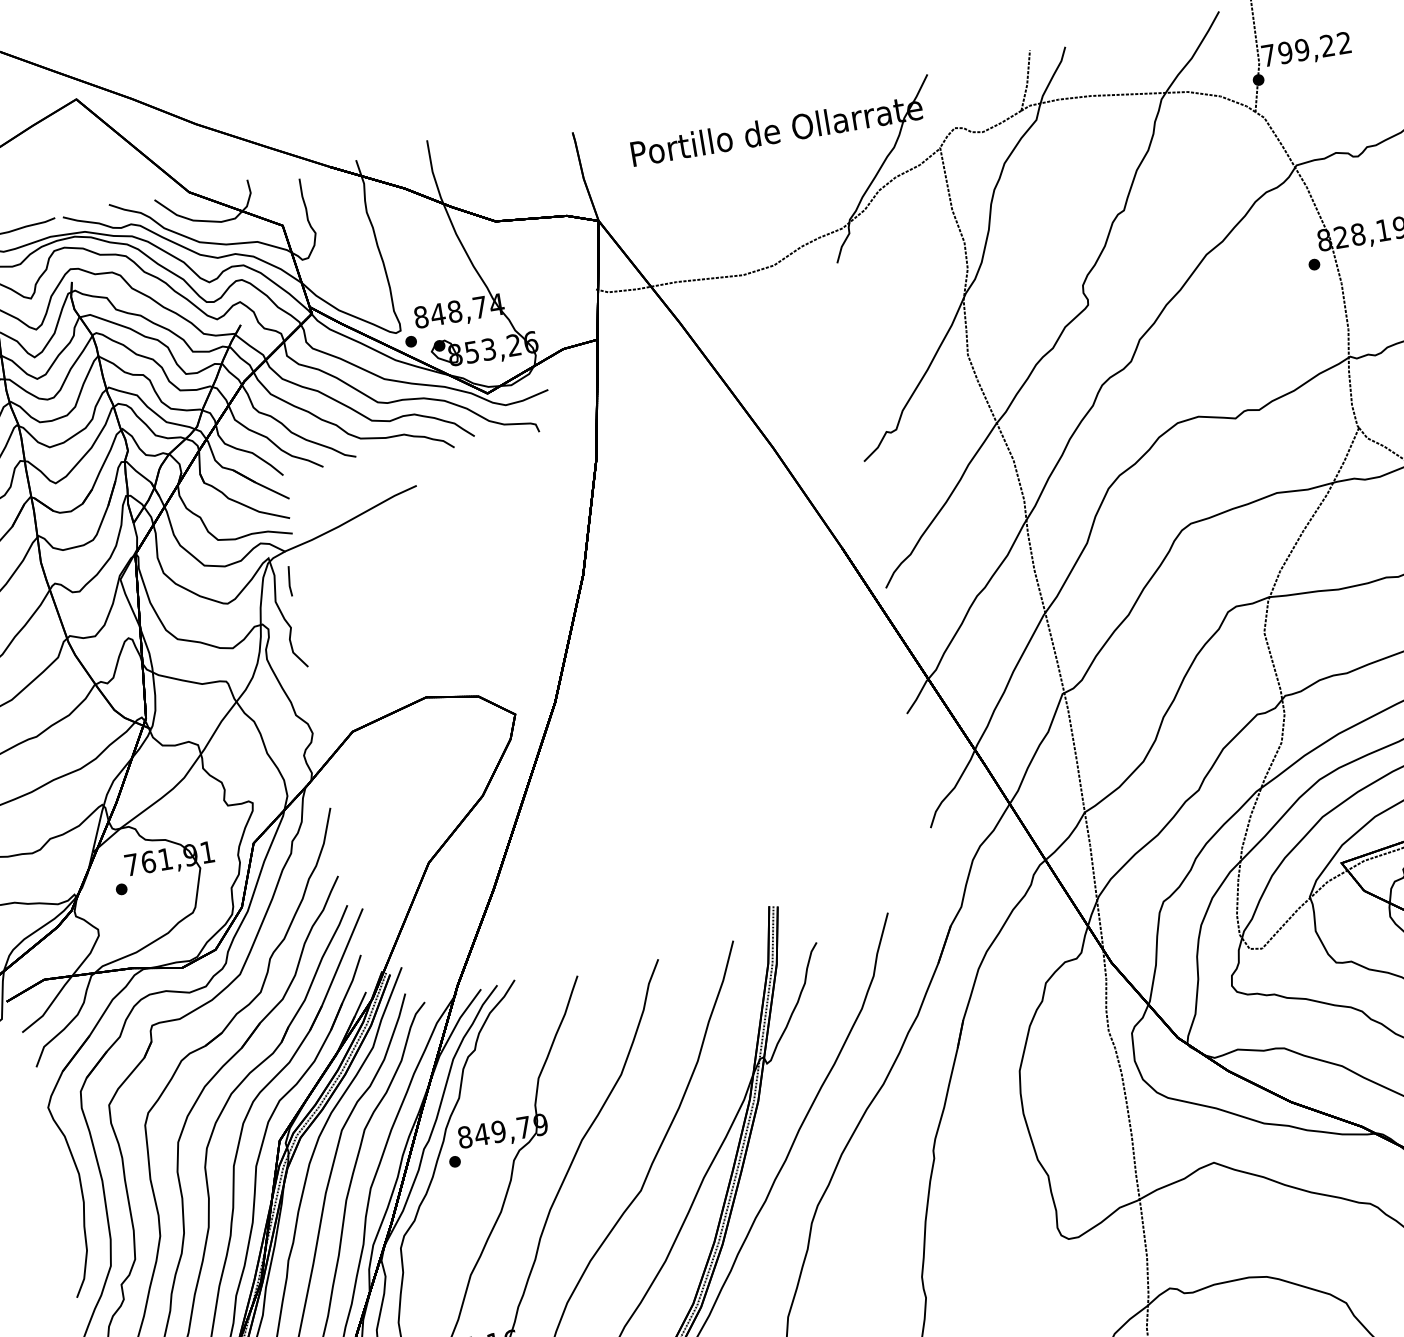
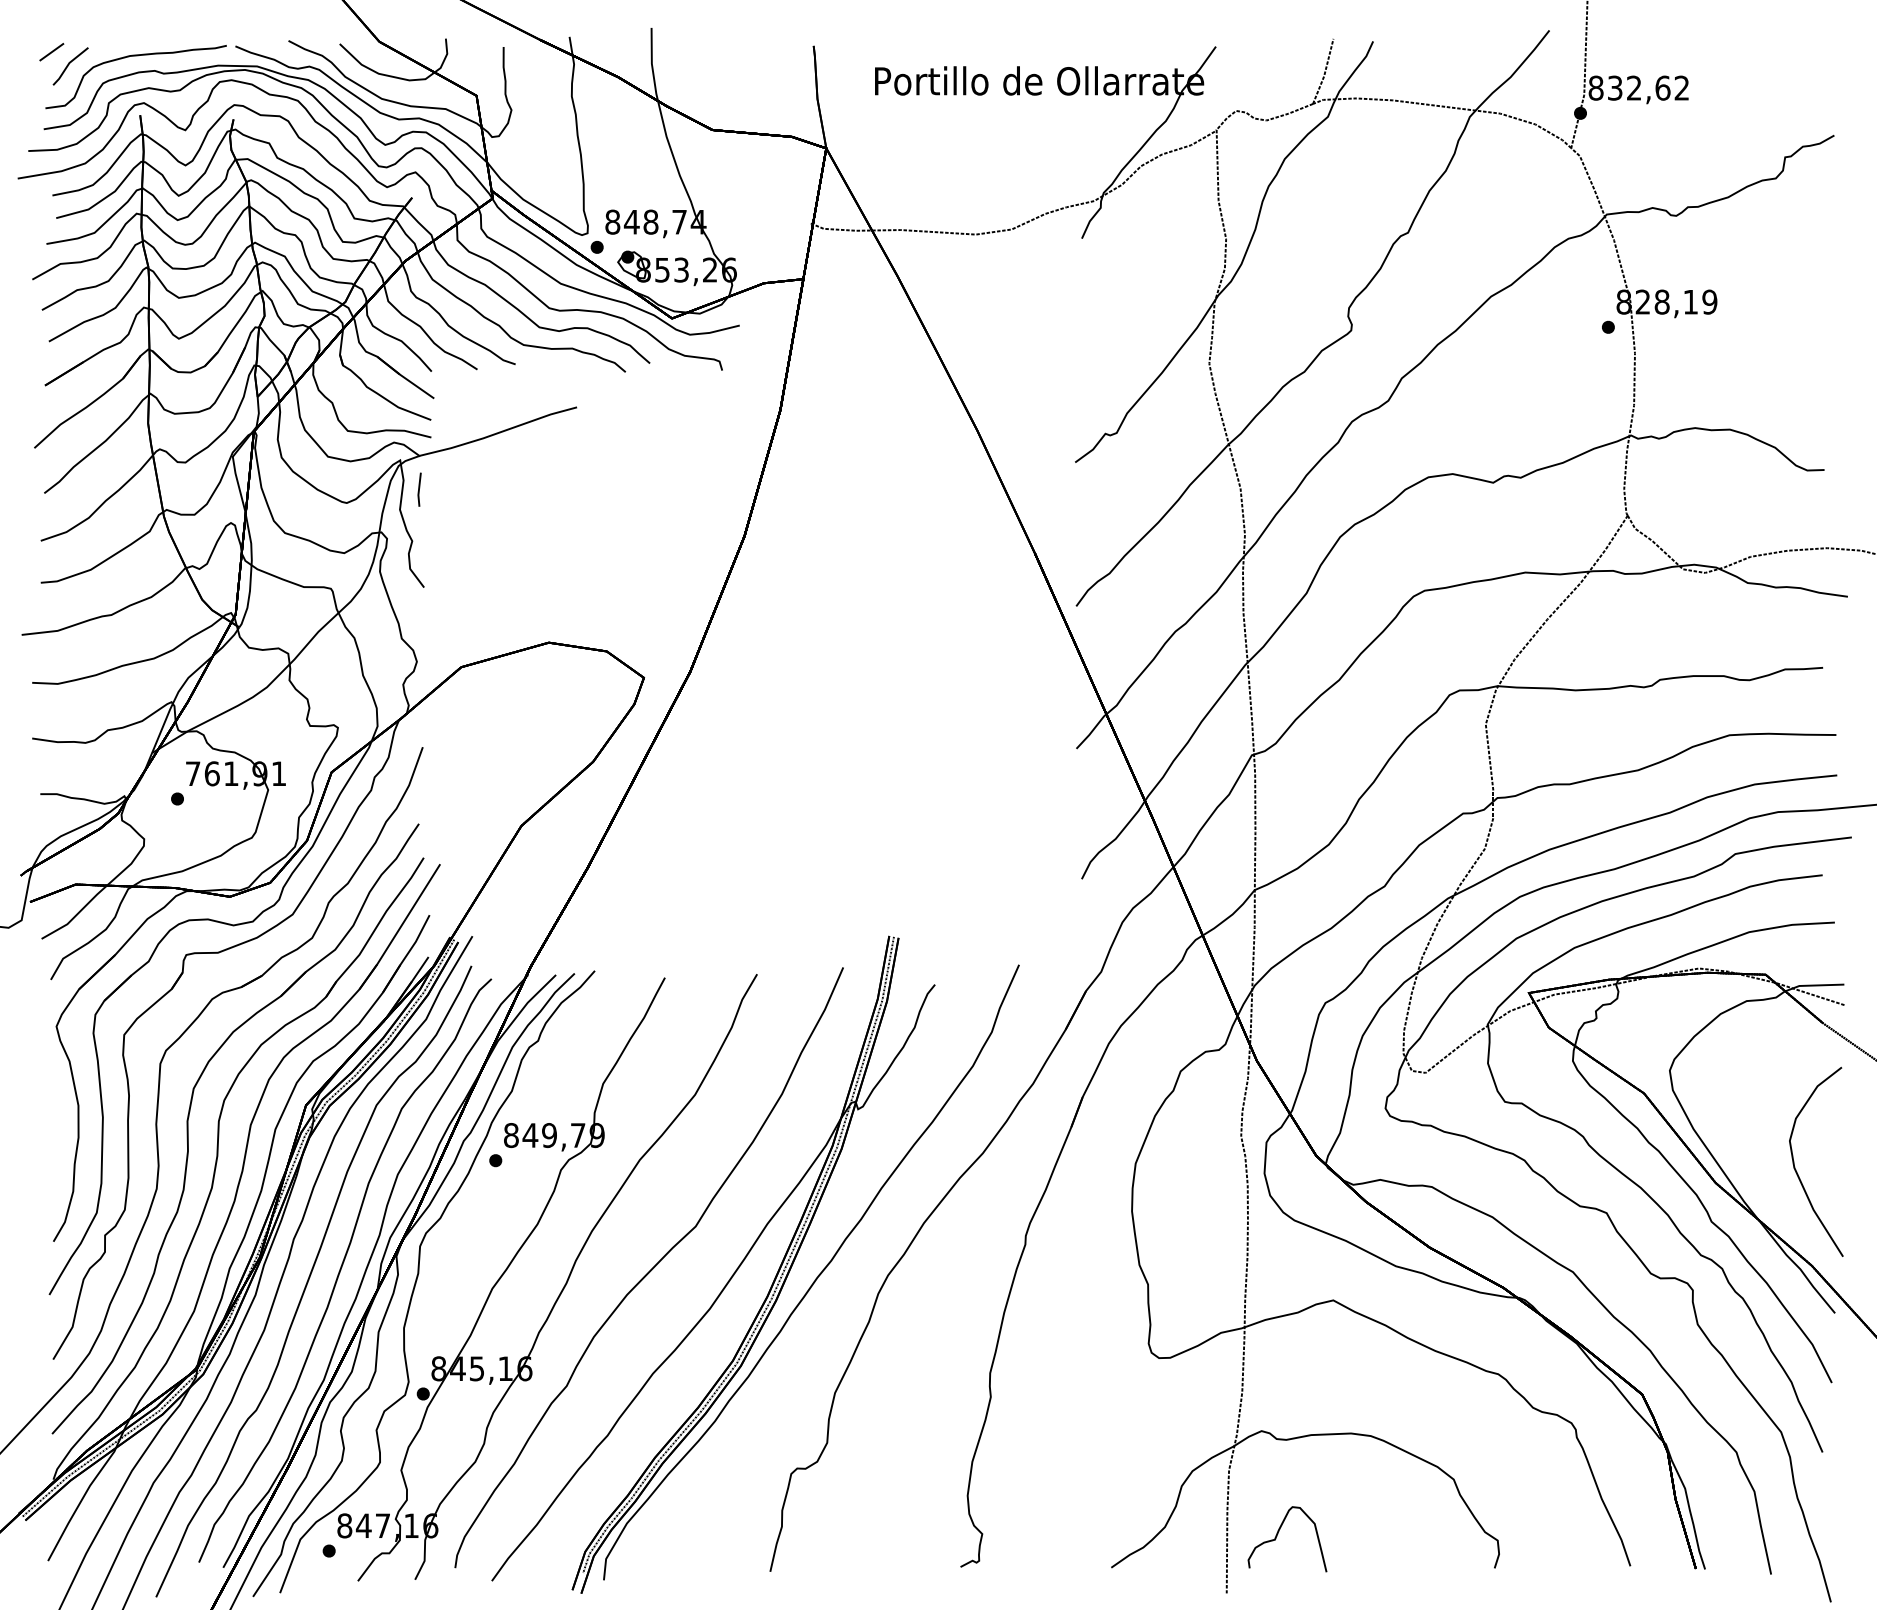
text: (1298, 50) -> (1629, 87), 799,22 -> 832,62

